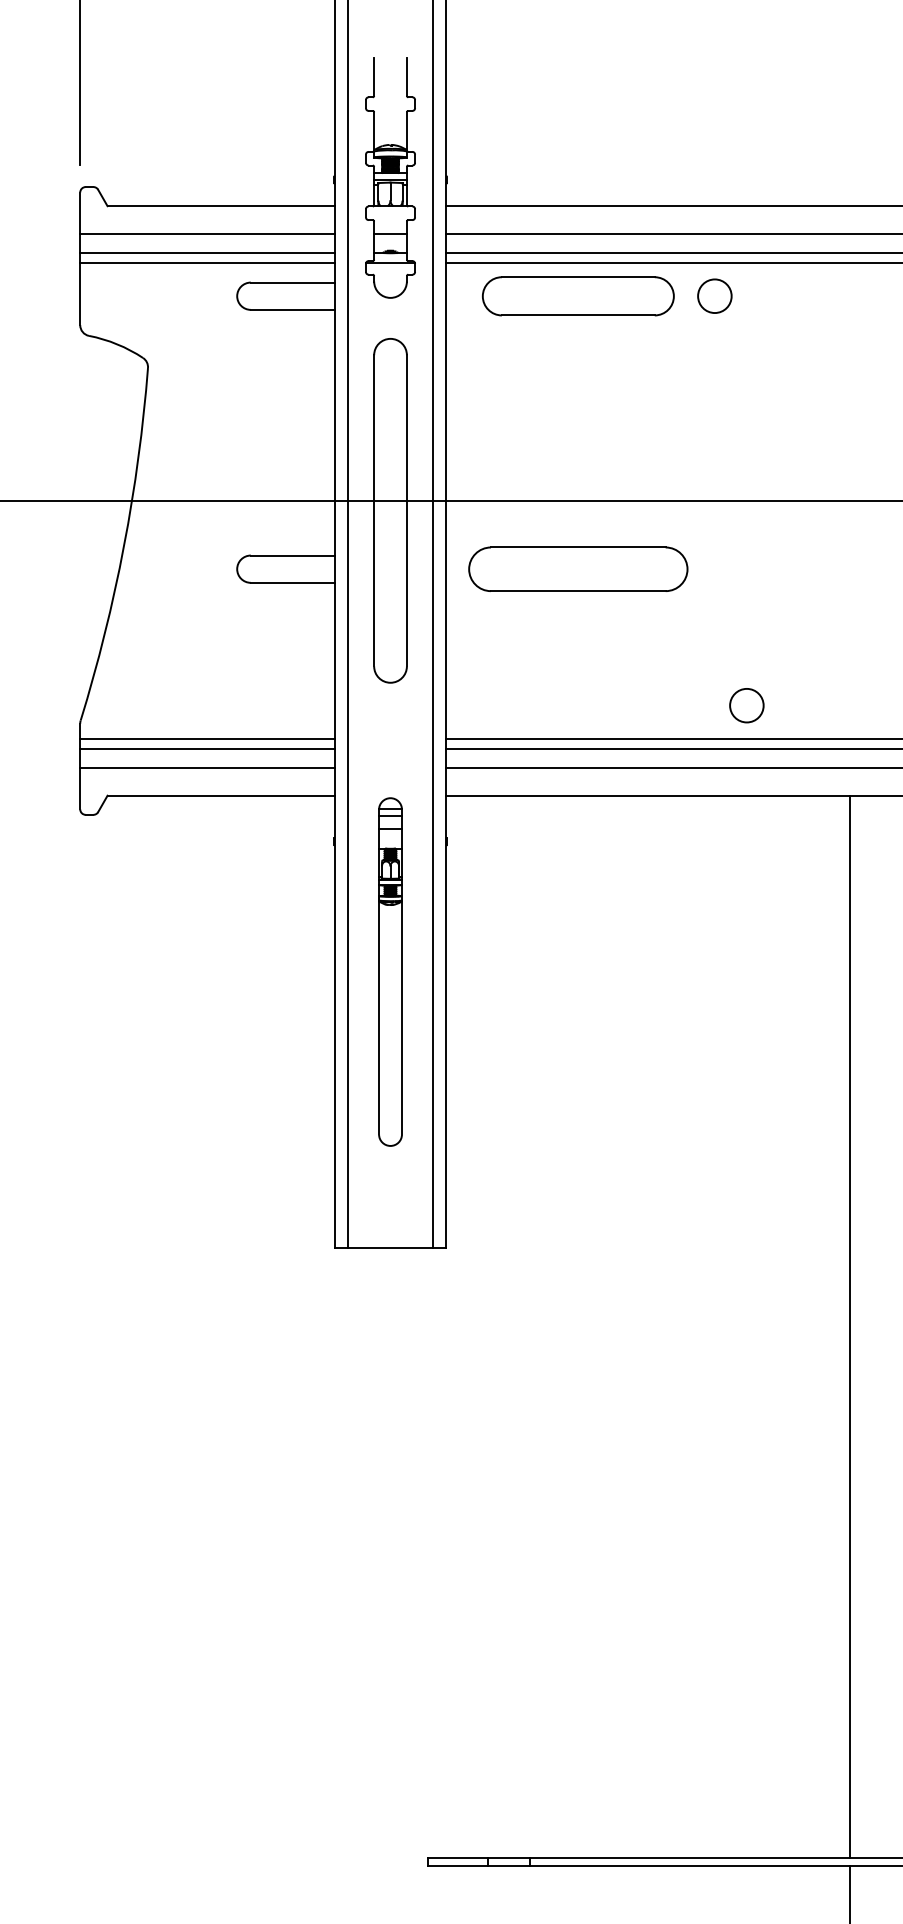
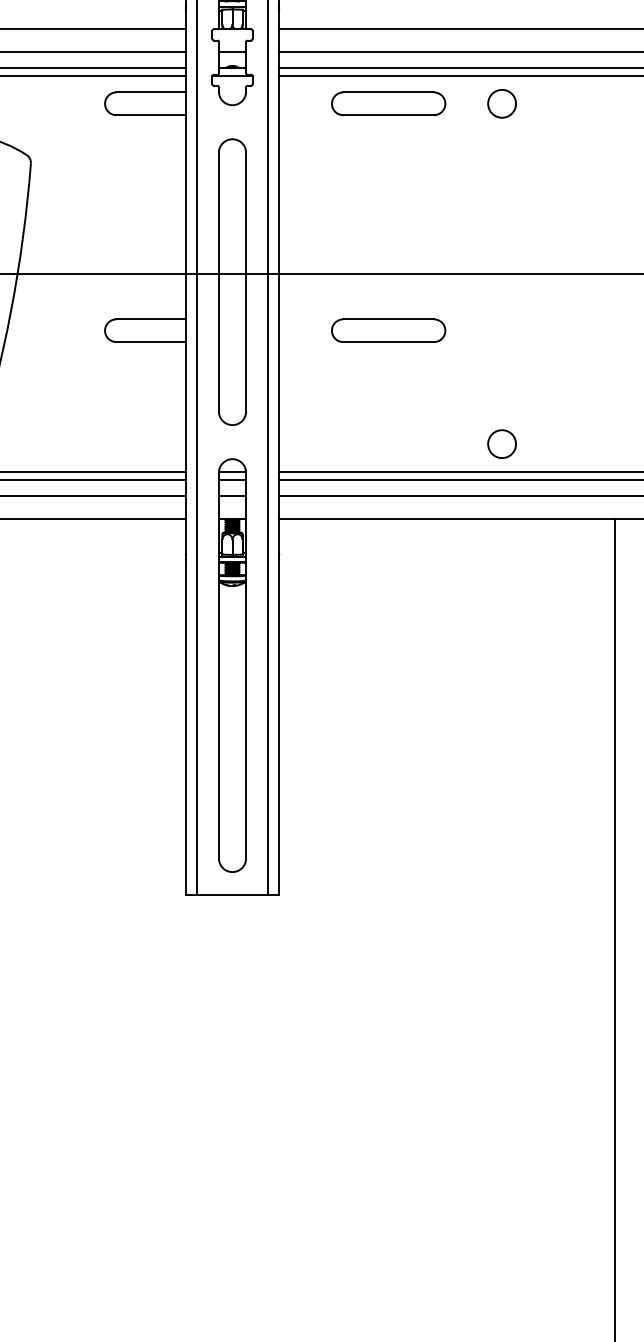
part: (578, 295) -> (388, 103), size x0.71
part: (578, 568) -> (388, 330), size x0.62
circle: (746, 705) -> (501, 444), moved
part: (390, 971) -> (232, 665), size x1.43

